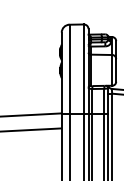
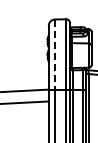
line: (68, 70) -> (54, 55), solid -> dashed

